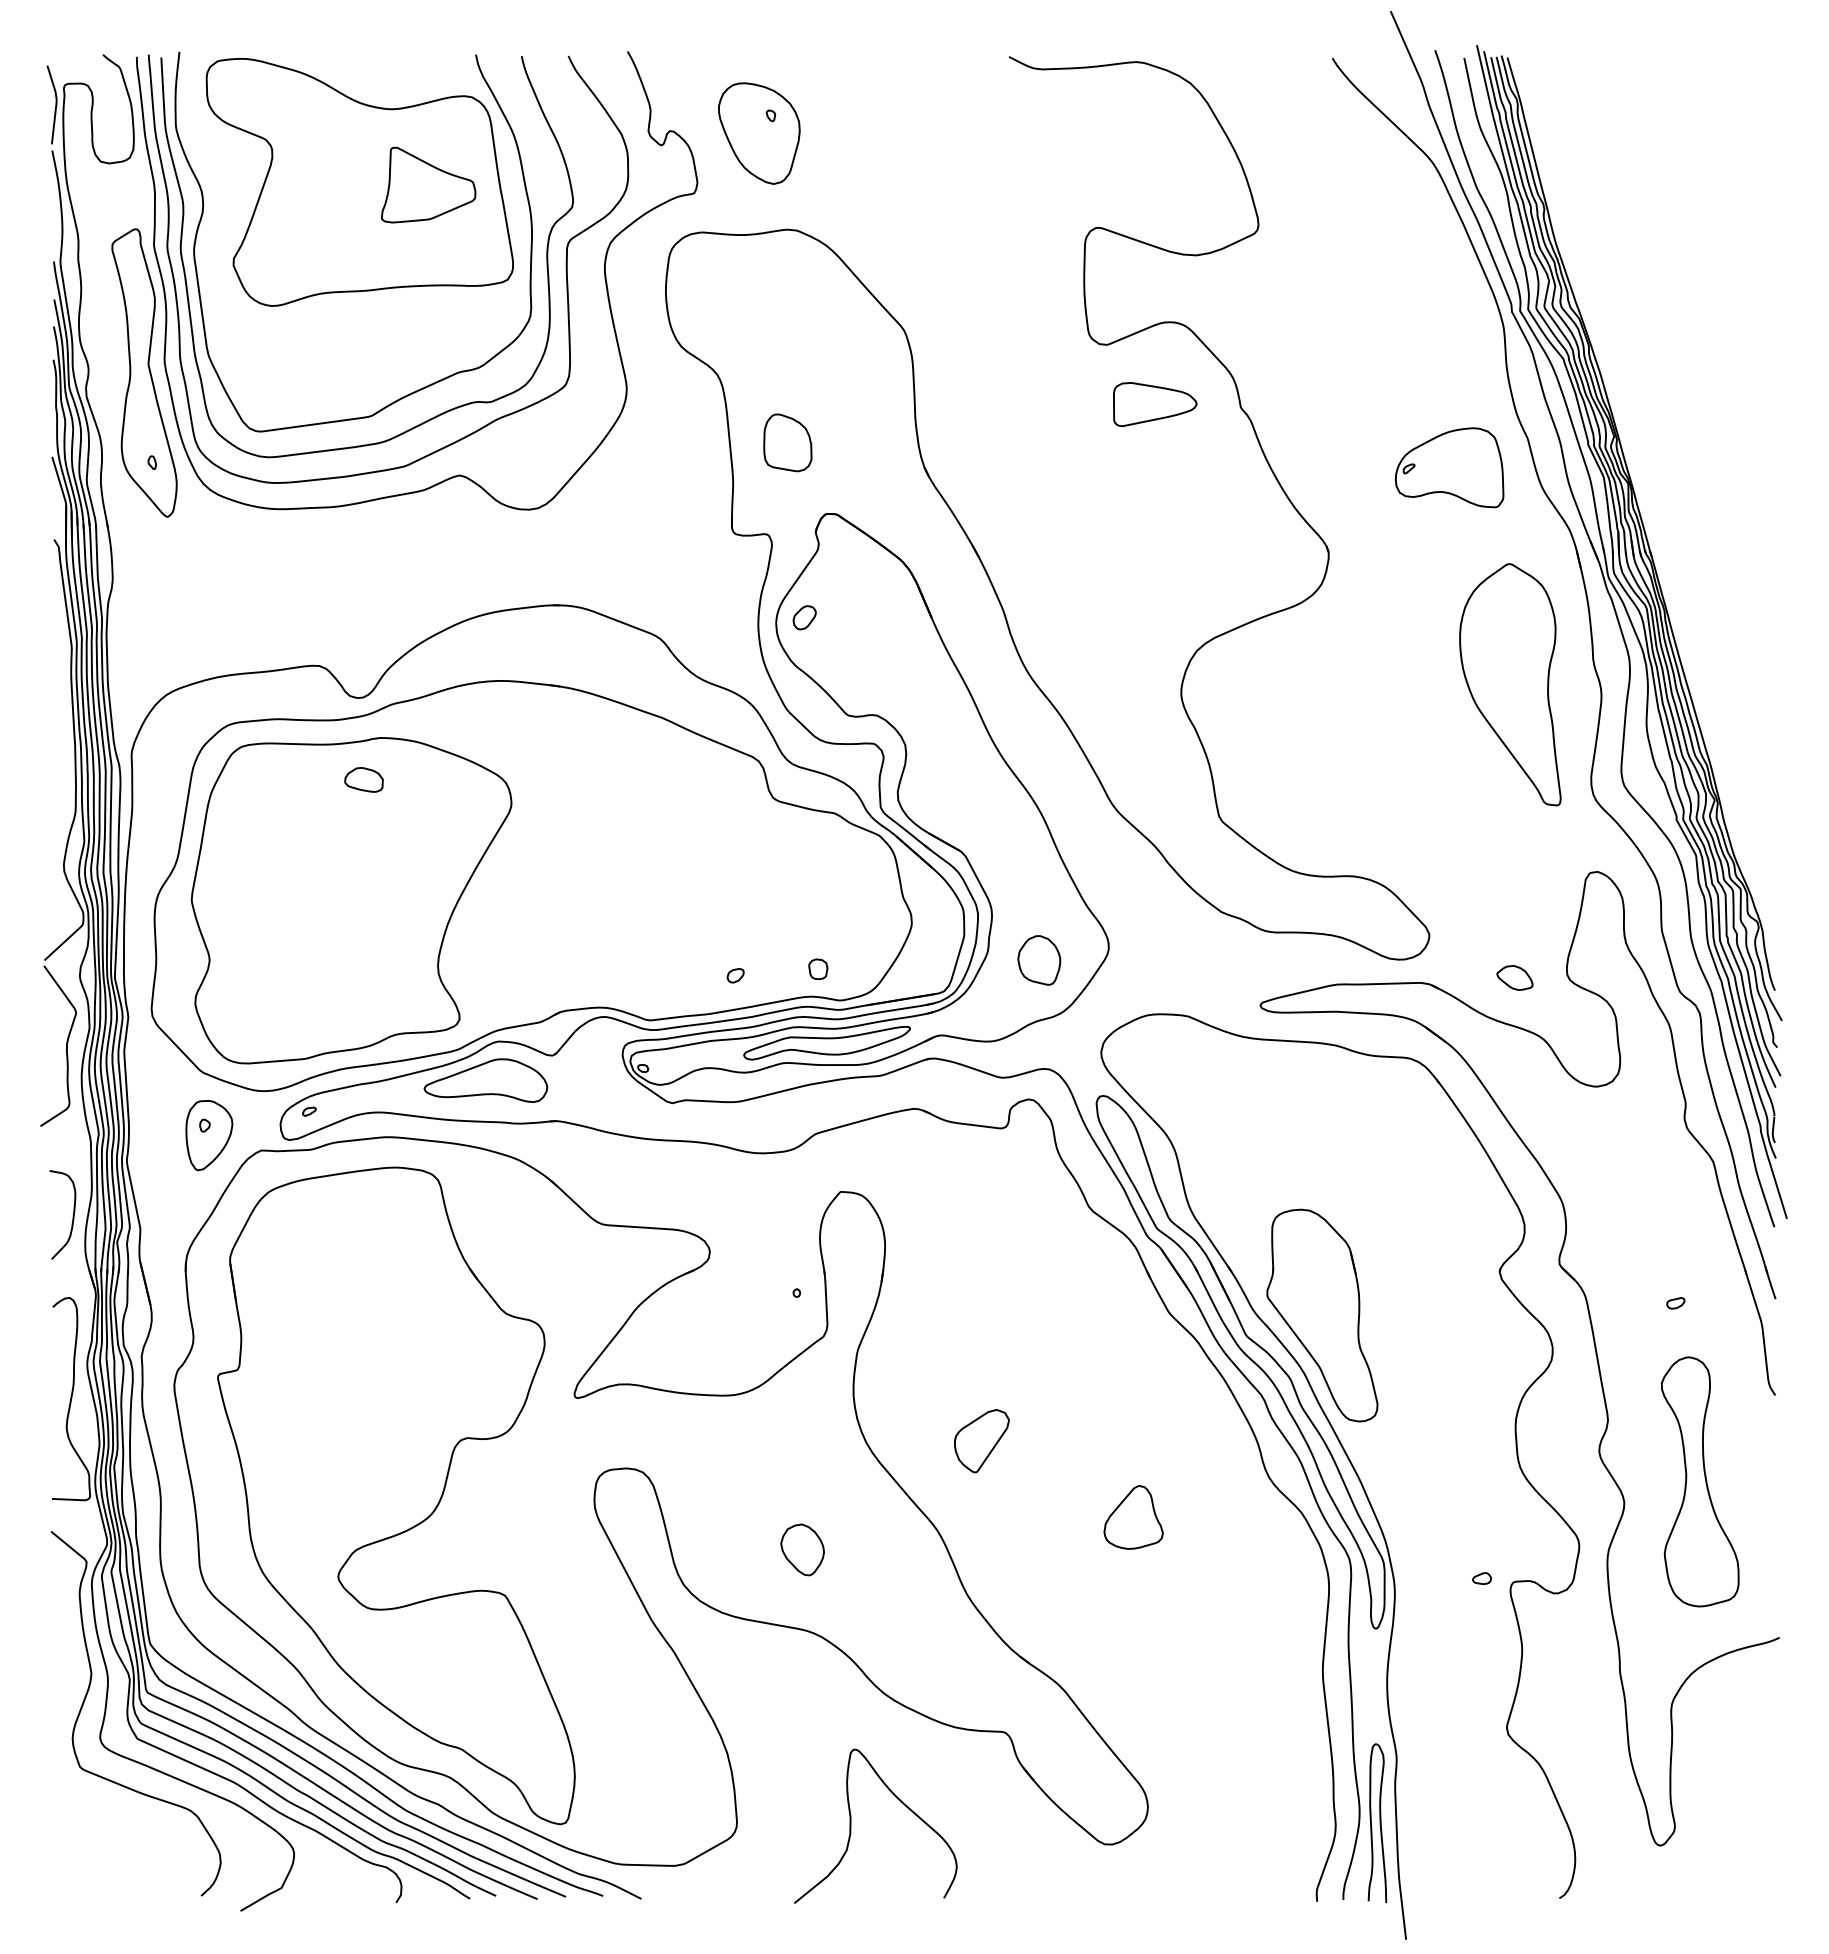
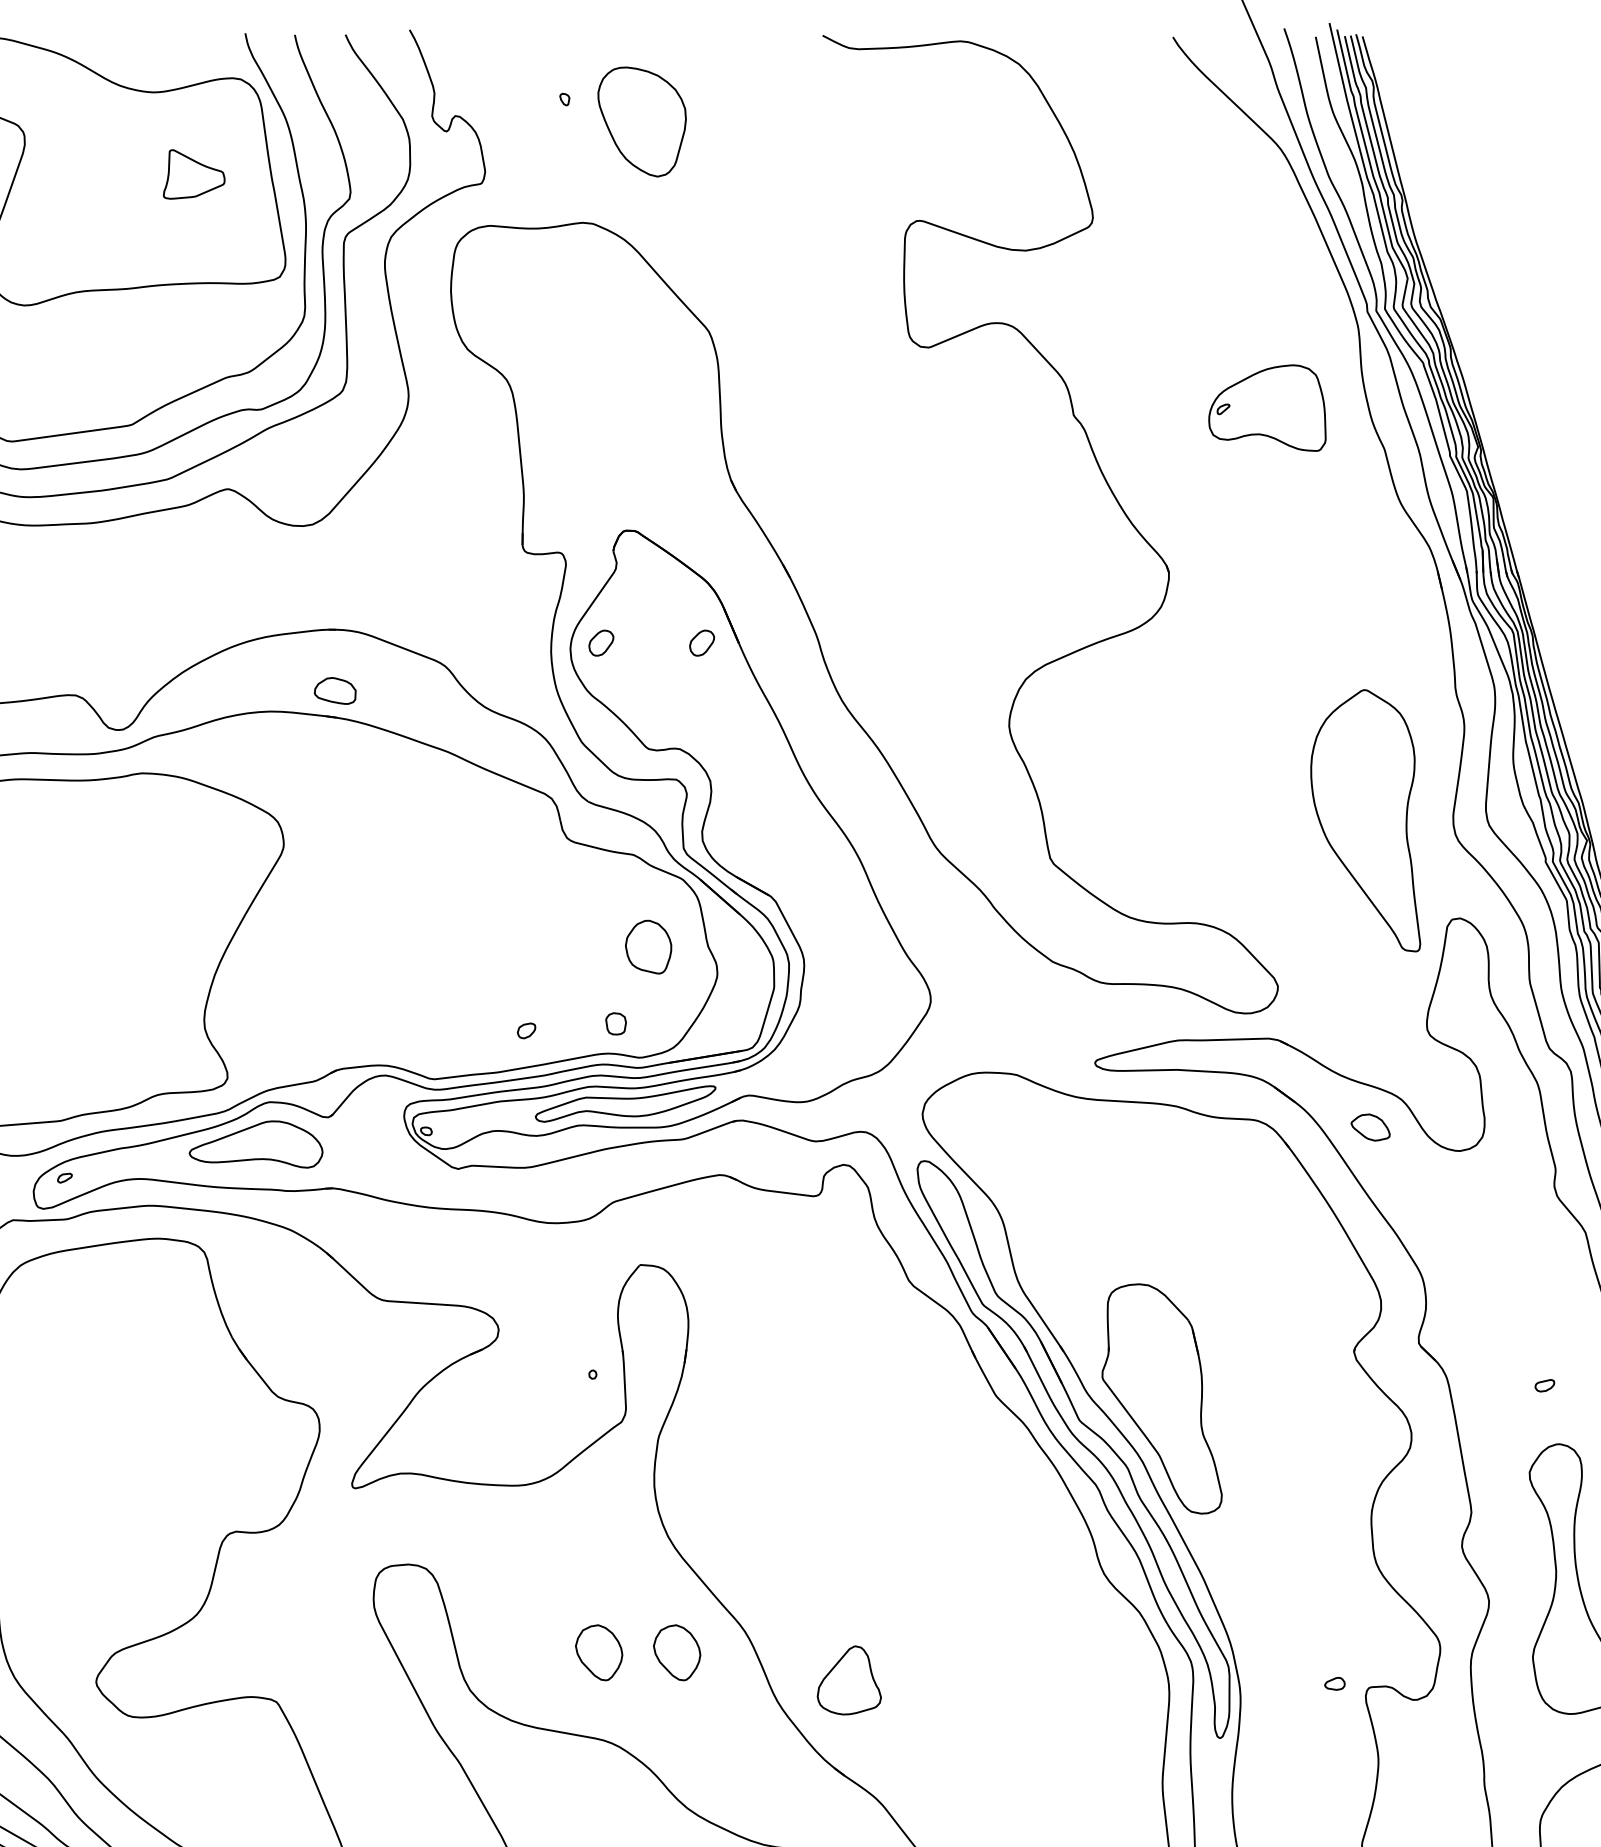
part: (759, 133) -> (642, 121), moved
part: (428, 184) -> (193, 173), size x0.6
part: (1155, 404) -> (981, 412), removed
part: (787, 442) -> (582, 453), removed
part: (1449, 467) -> (1267, 407), moved
part: (897, 617) -> (701, 642), added
part: (1510, 684) -> (1365, 820), moved
part: (363, 779) -> (334, 690), moved
part: (1039, 960) -> (648, 947), moved
part: (1514, 977) -> (1370, 1127), moved
part: (981, 1441) -> (792, 1535), removed
part: (1133, 1517) -> (849, 1680), moved
part: (874, 1549) -> (676, 1652), added

